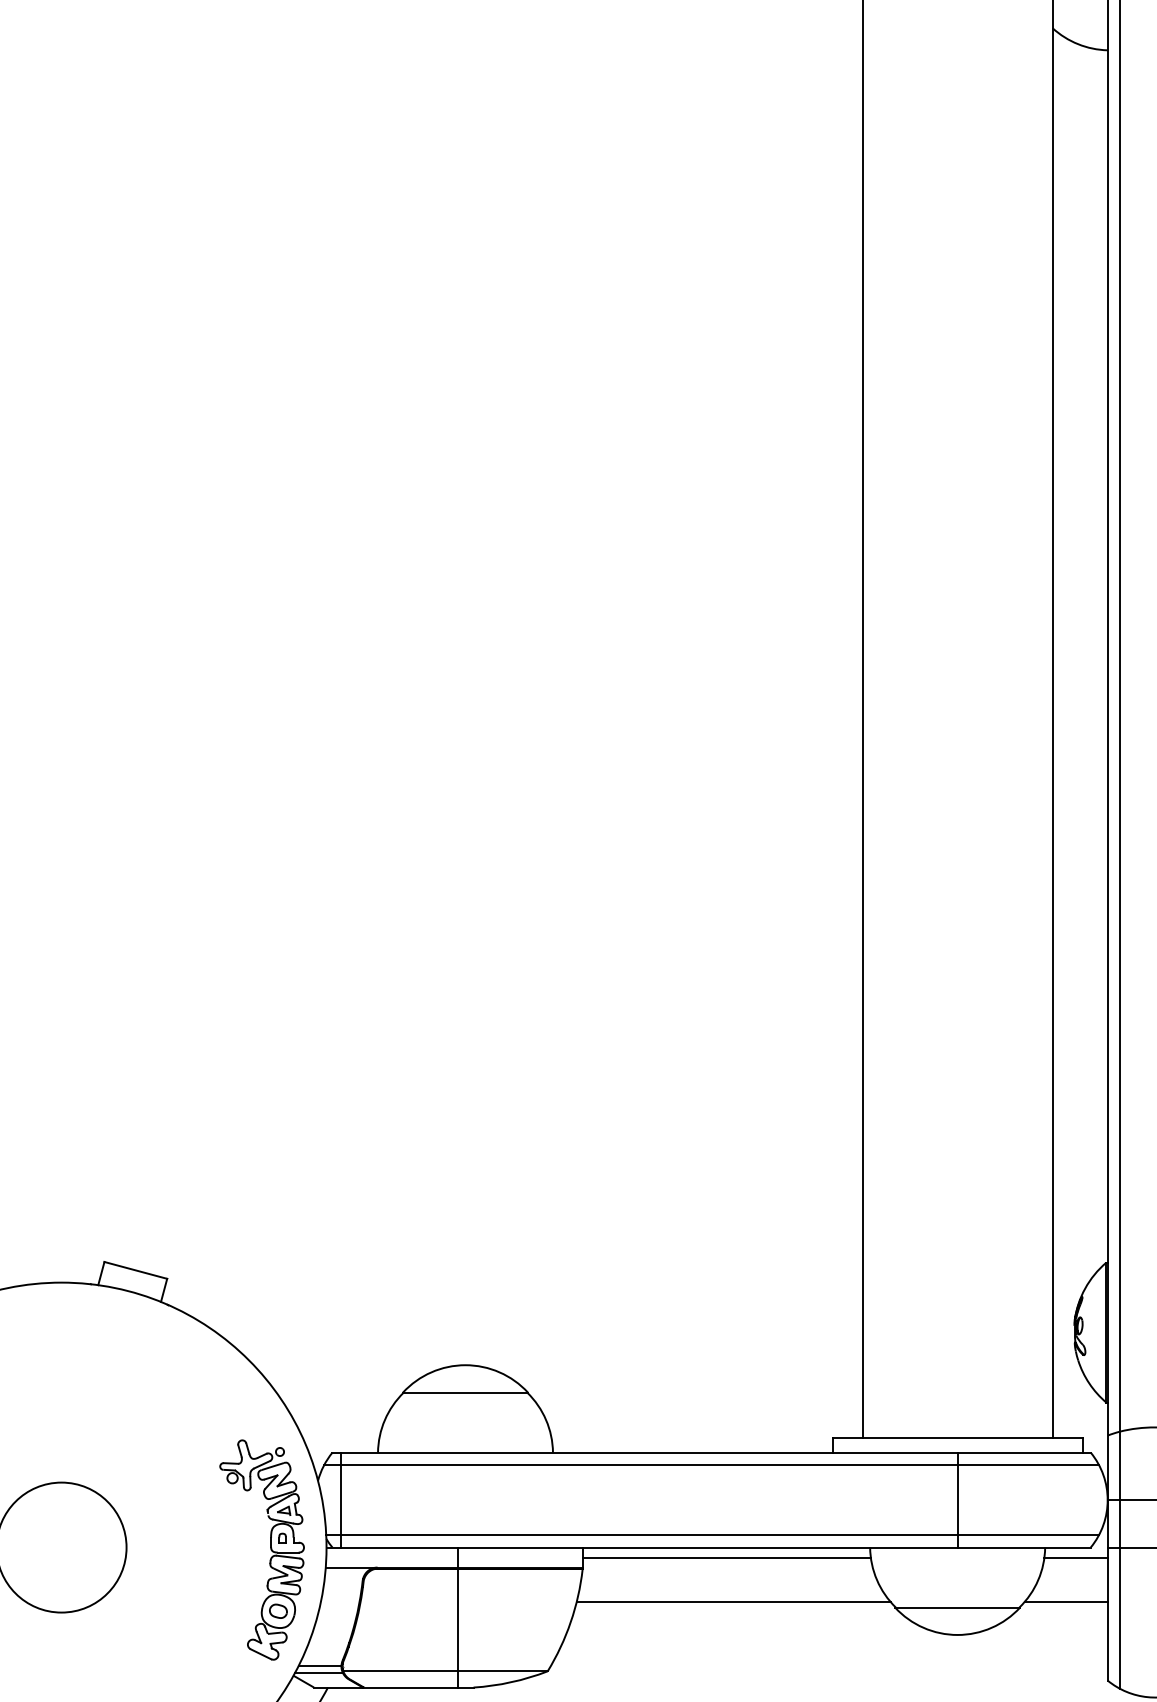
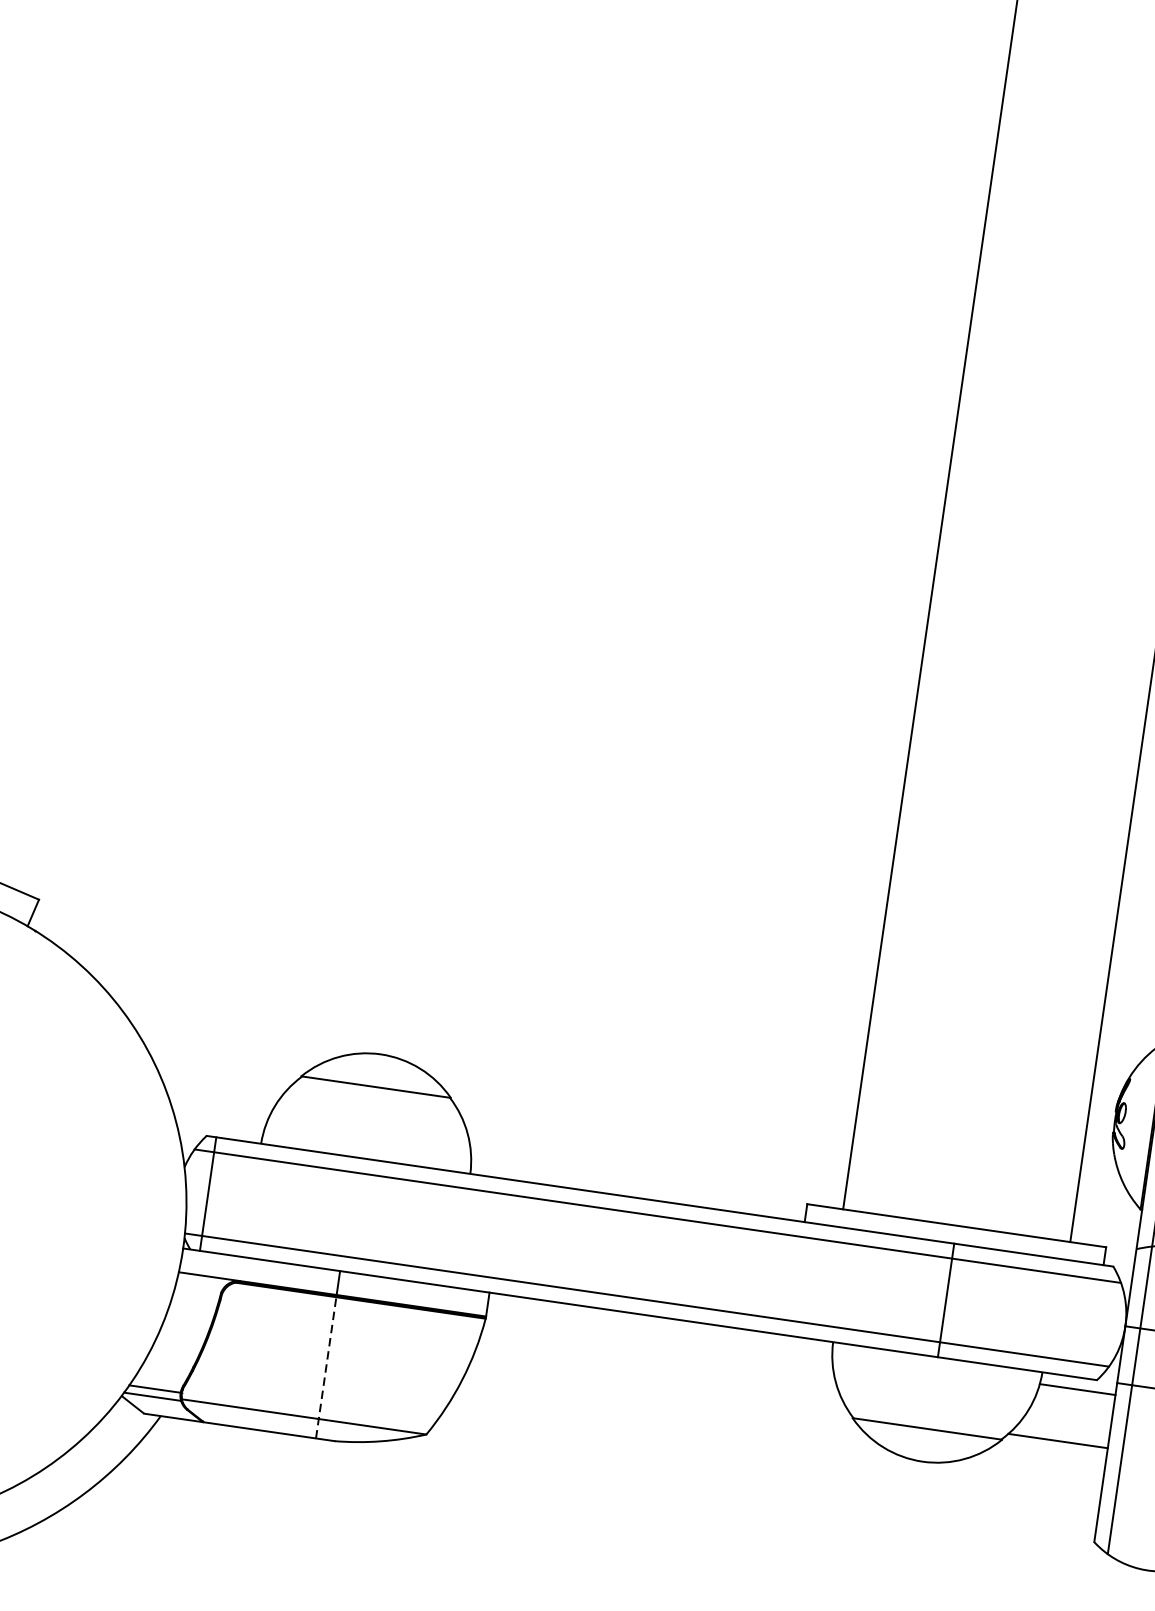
part: (270, 1549) -> (115, 1241), removed
line: (726, 1557) -> (659, 1329), removed
line: (733, 1602) -> (660, 1384), removed
line: (457, 1627) -> (326, 1366), solid -> dashed

